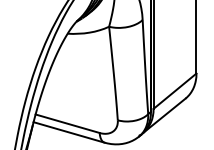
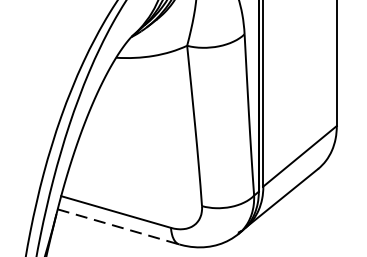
line: (69, 132) -> (119, 227), solid -> dashed

